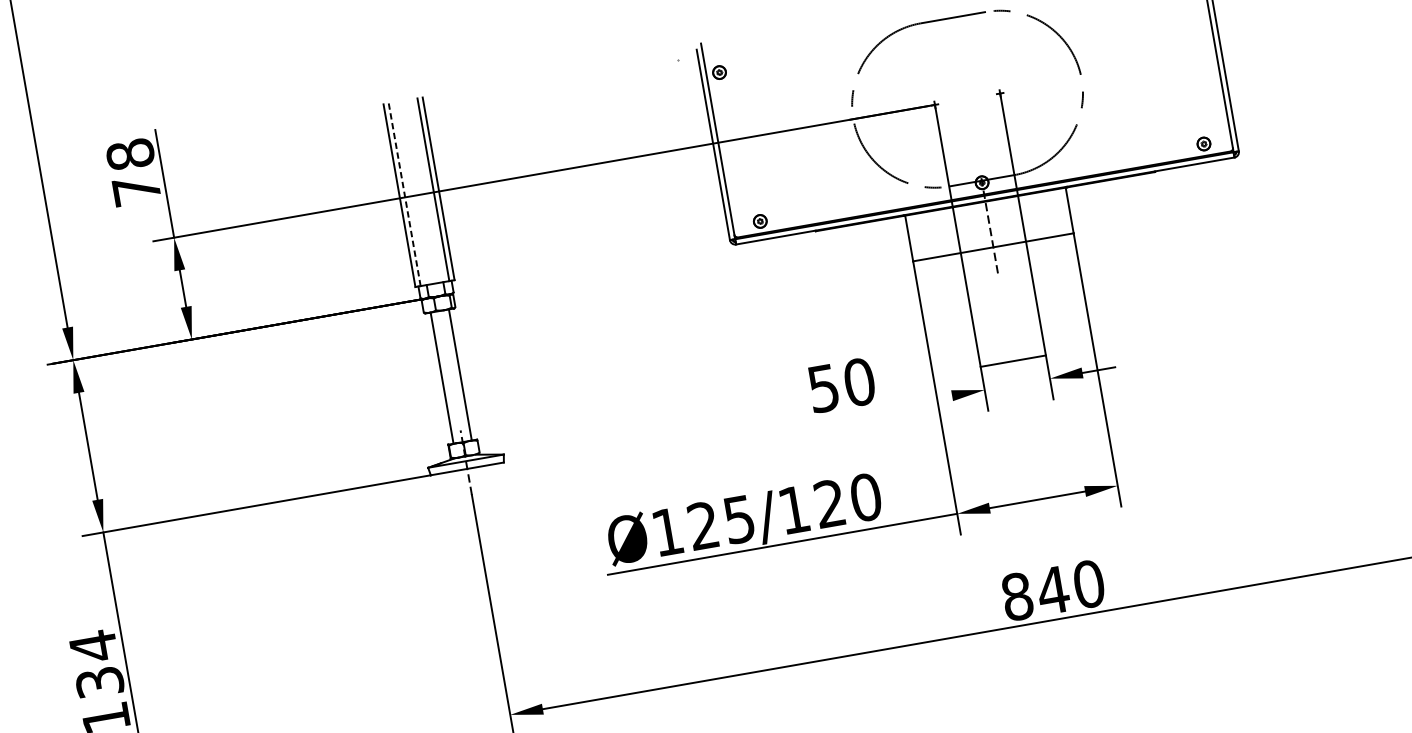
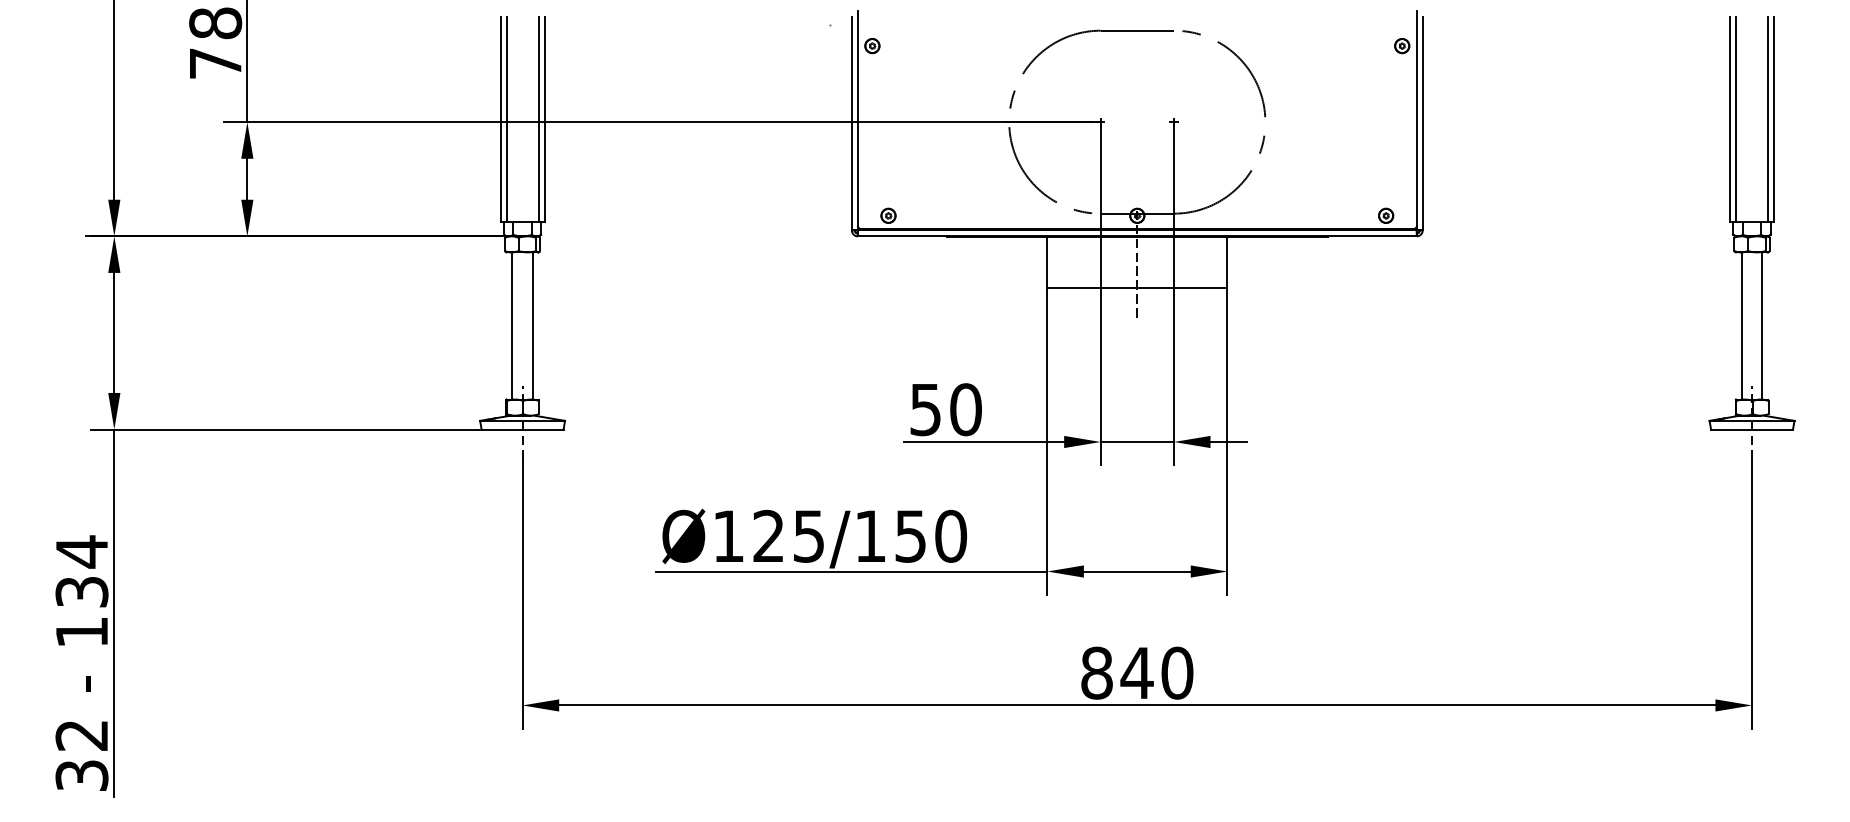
line: (404, 194) -> (506, 119), dashed -> solid
line: (1012, 360) -> (1136, 441), moved
line: (880, 407) -> (983, 441), added
text: (829, 503) -> (910, 535), Ø125/120 -> Ø125/150

